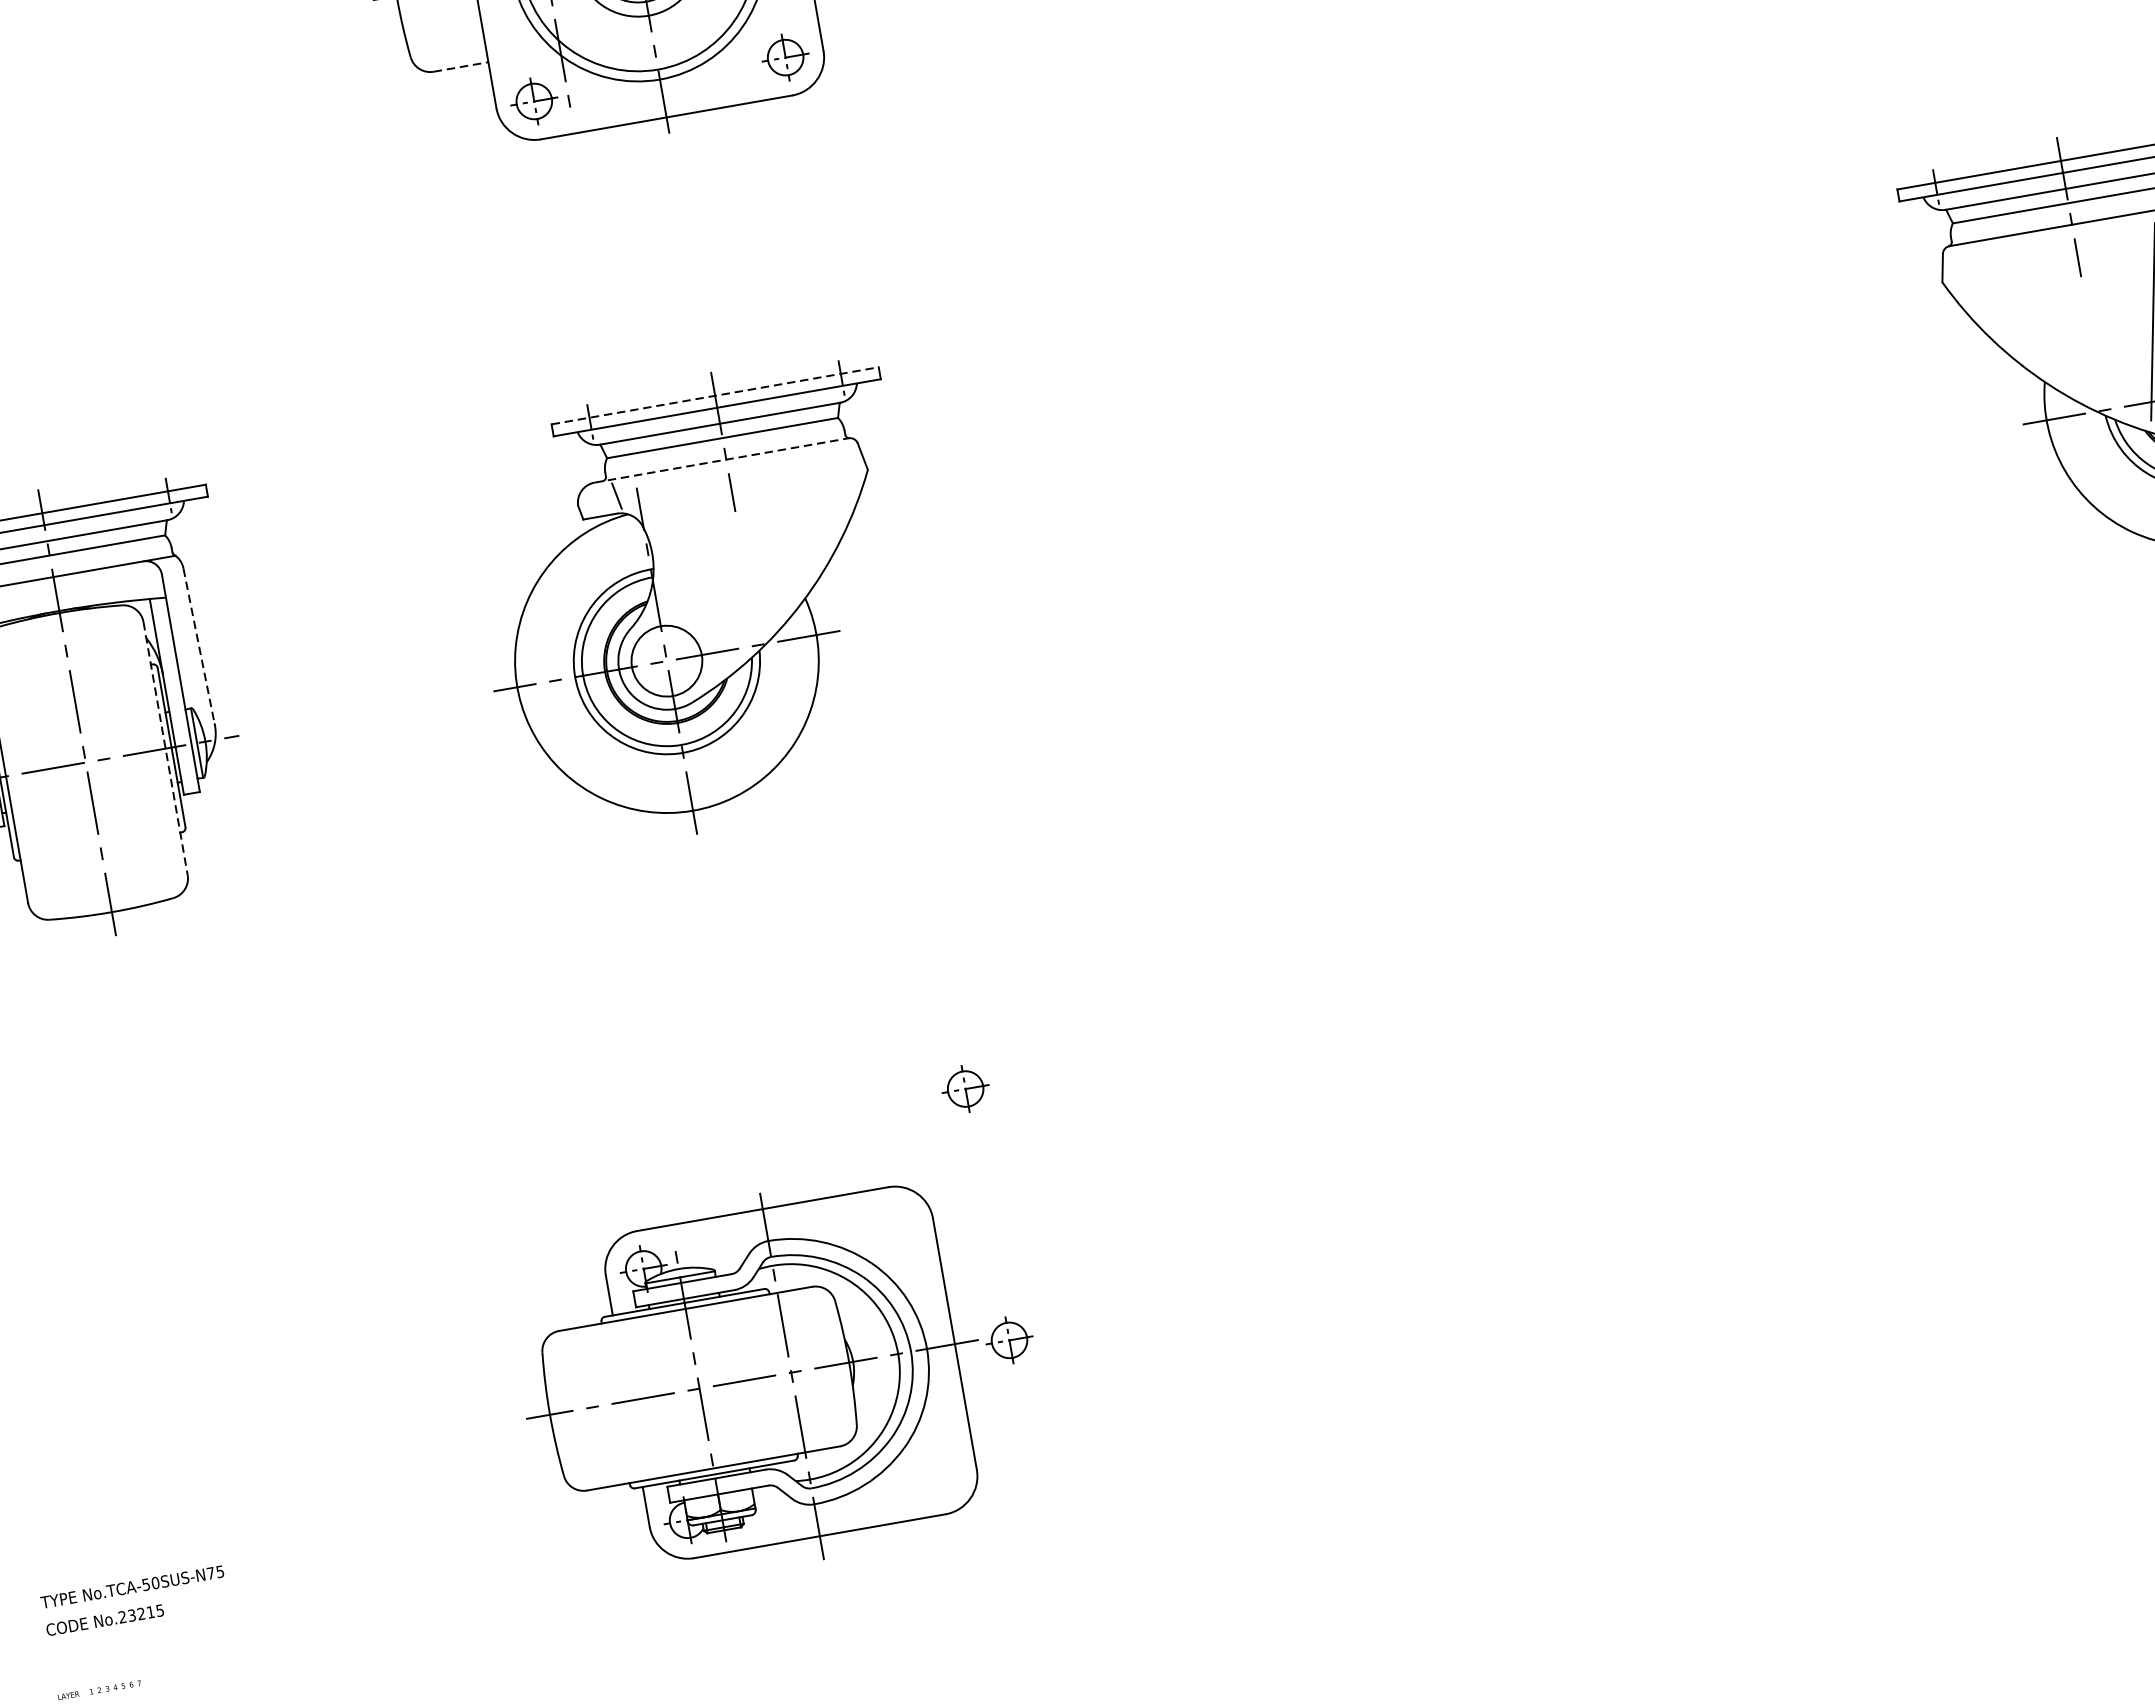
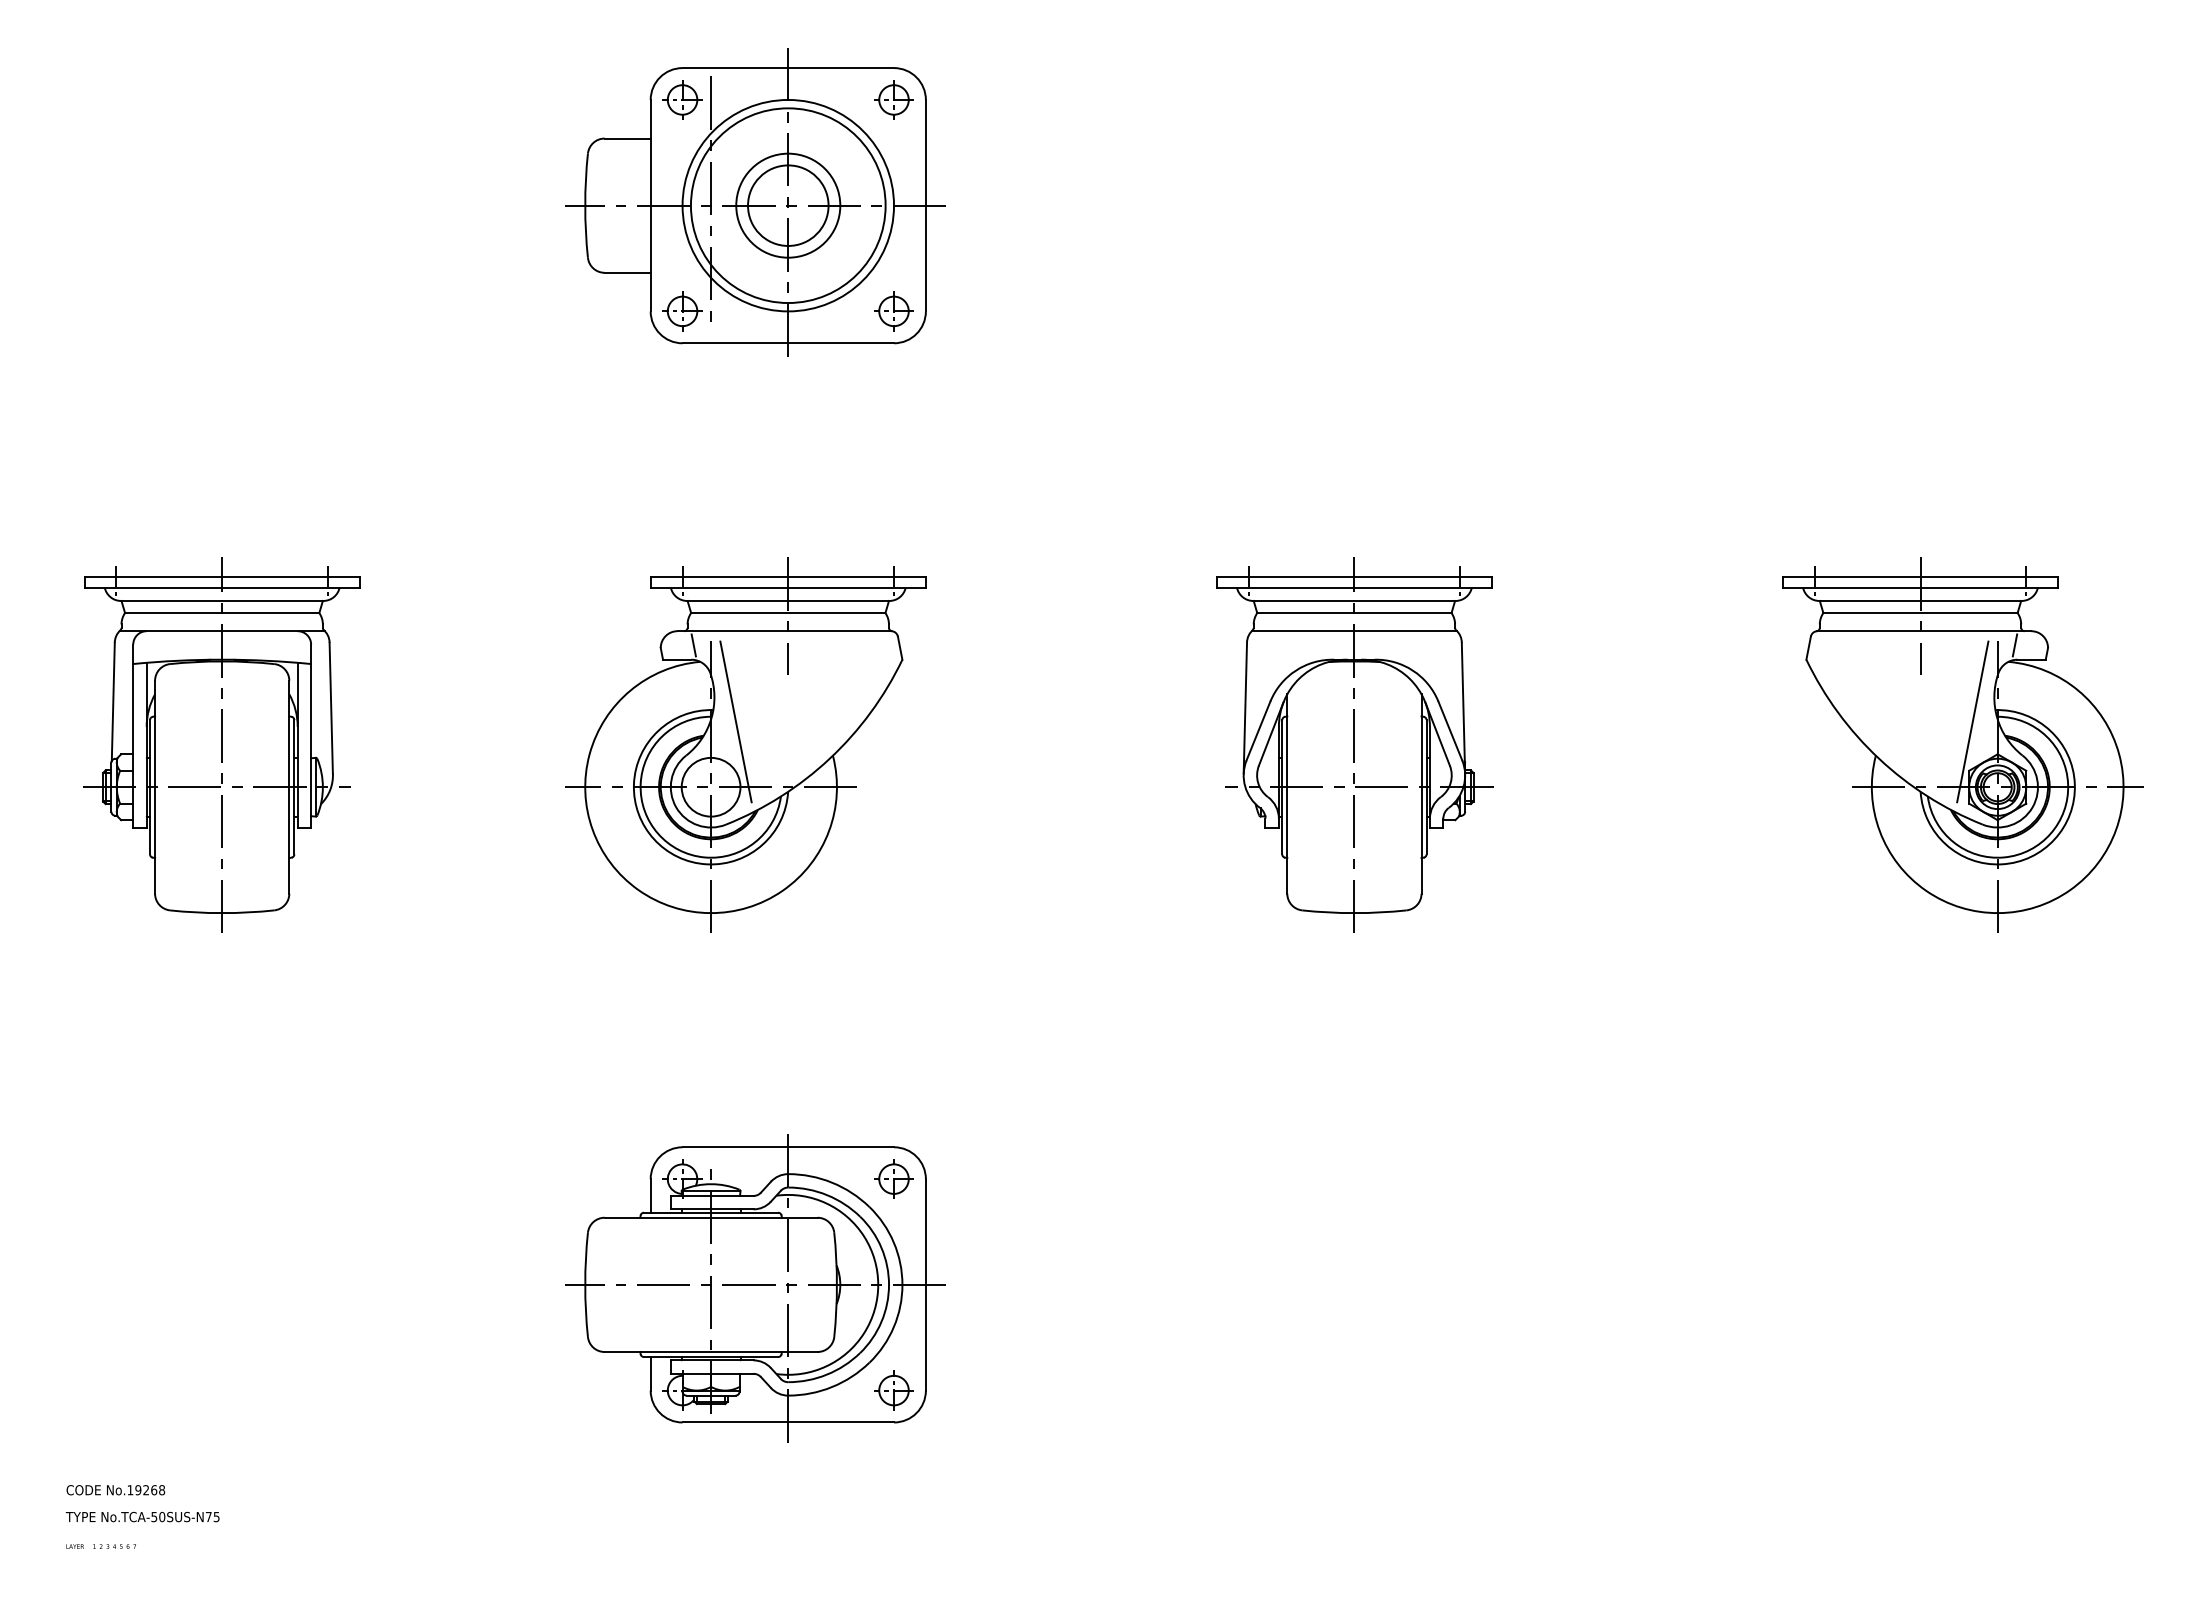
line: (461, 66) -> (628, 272), dashed -> solid
line: (715, 395) -> (788, 577), dashed -> solid
line: (721, 460) -> (784, 631), dashed -> solid
part: (1422, 476) -> (1354, 744), added
line: (682, 577) -> (735, 721), added
line: (199, 646) -> (331, 708), dashed -> solid
line: (165, 748) -> (289, 787), dashed -> solid
part: (753, 1383) -> (755, 1288), moved
text: (131, 1586) -> (142, 1516), moved
text: (141, 1614) -> (146, 1490), No.23215 -> No.19268

